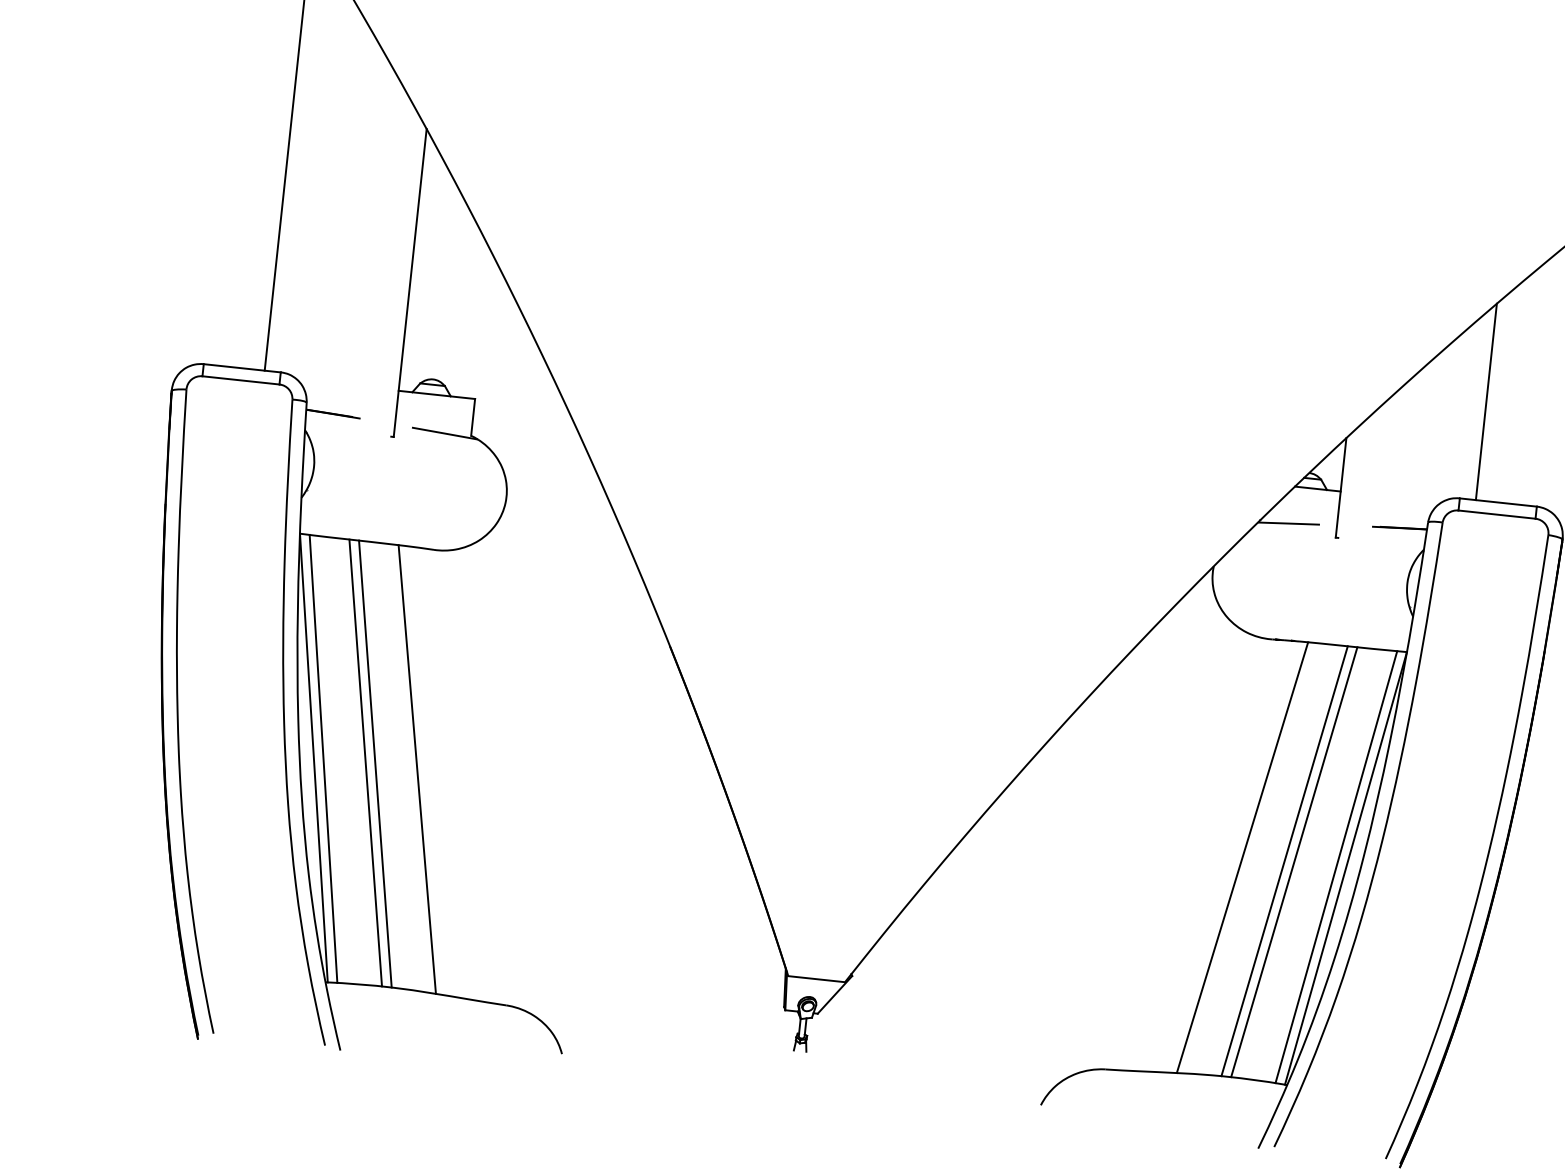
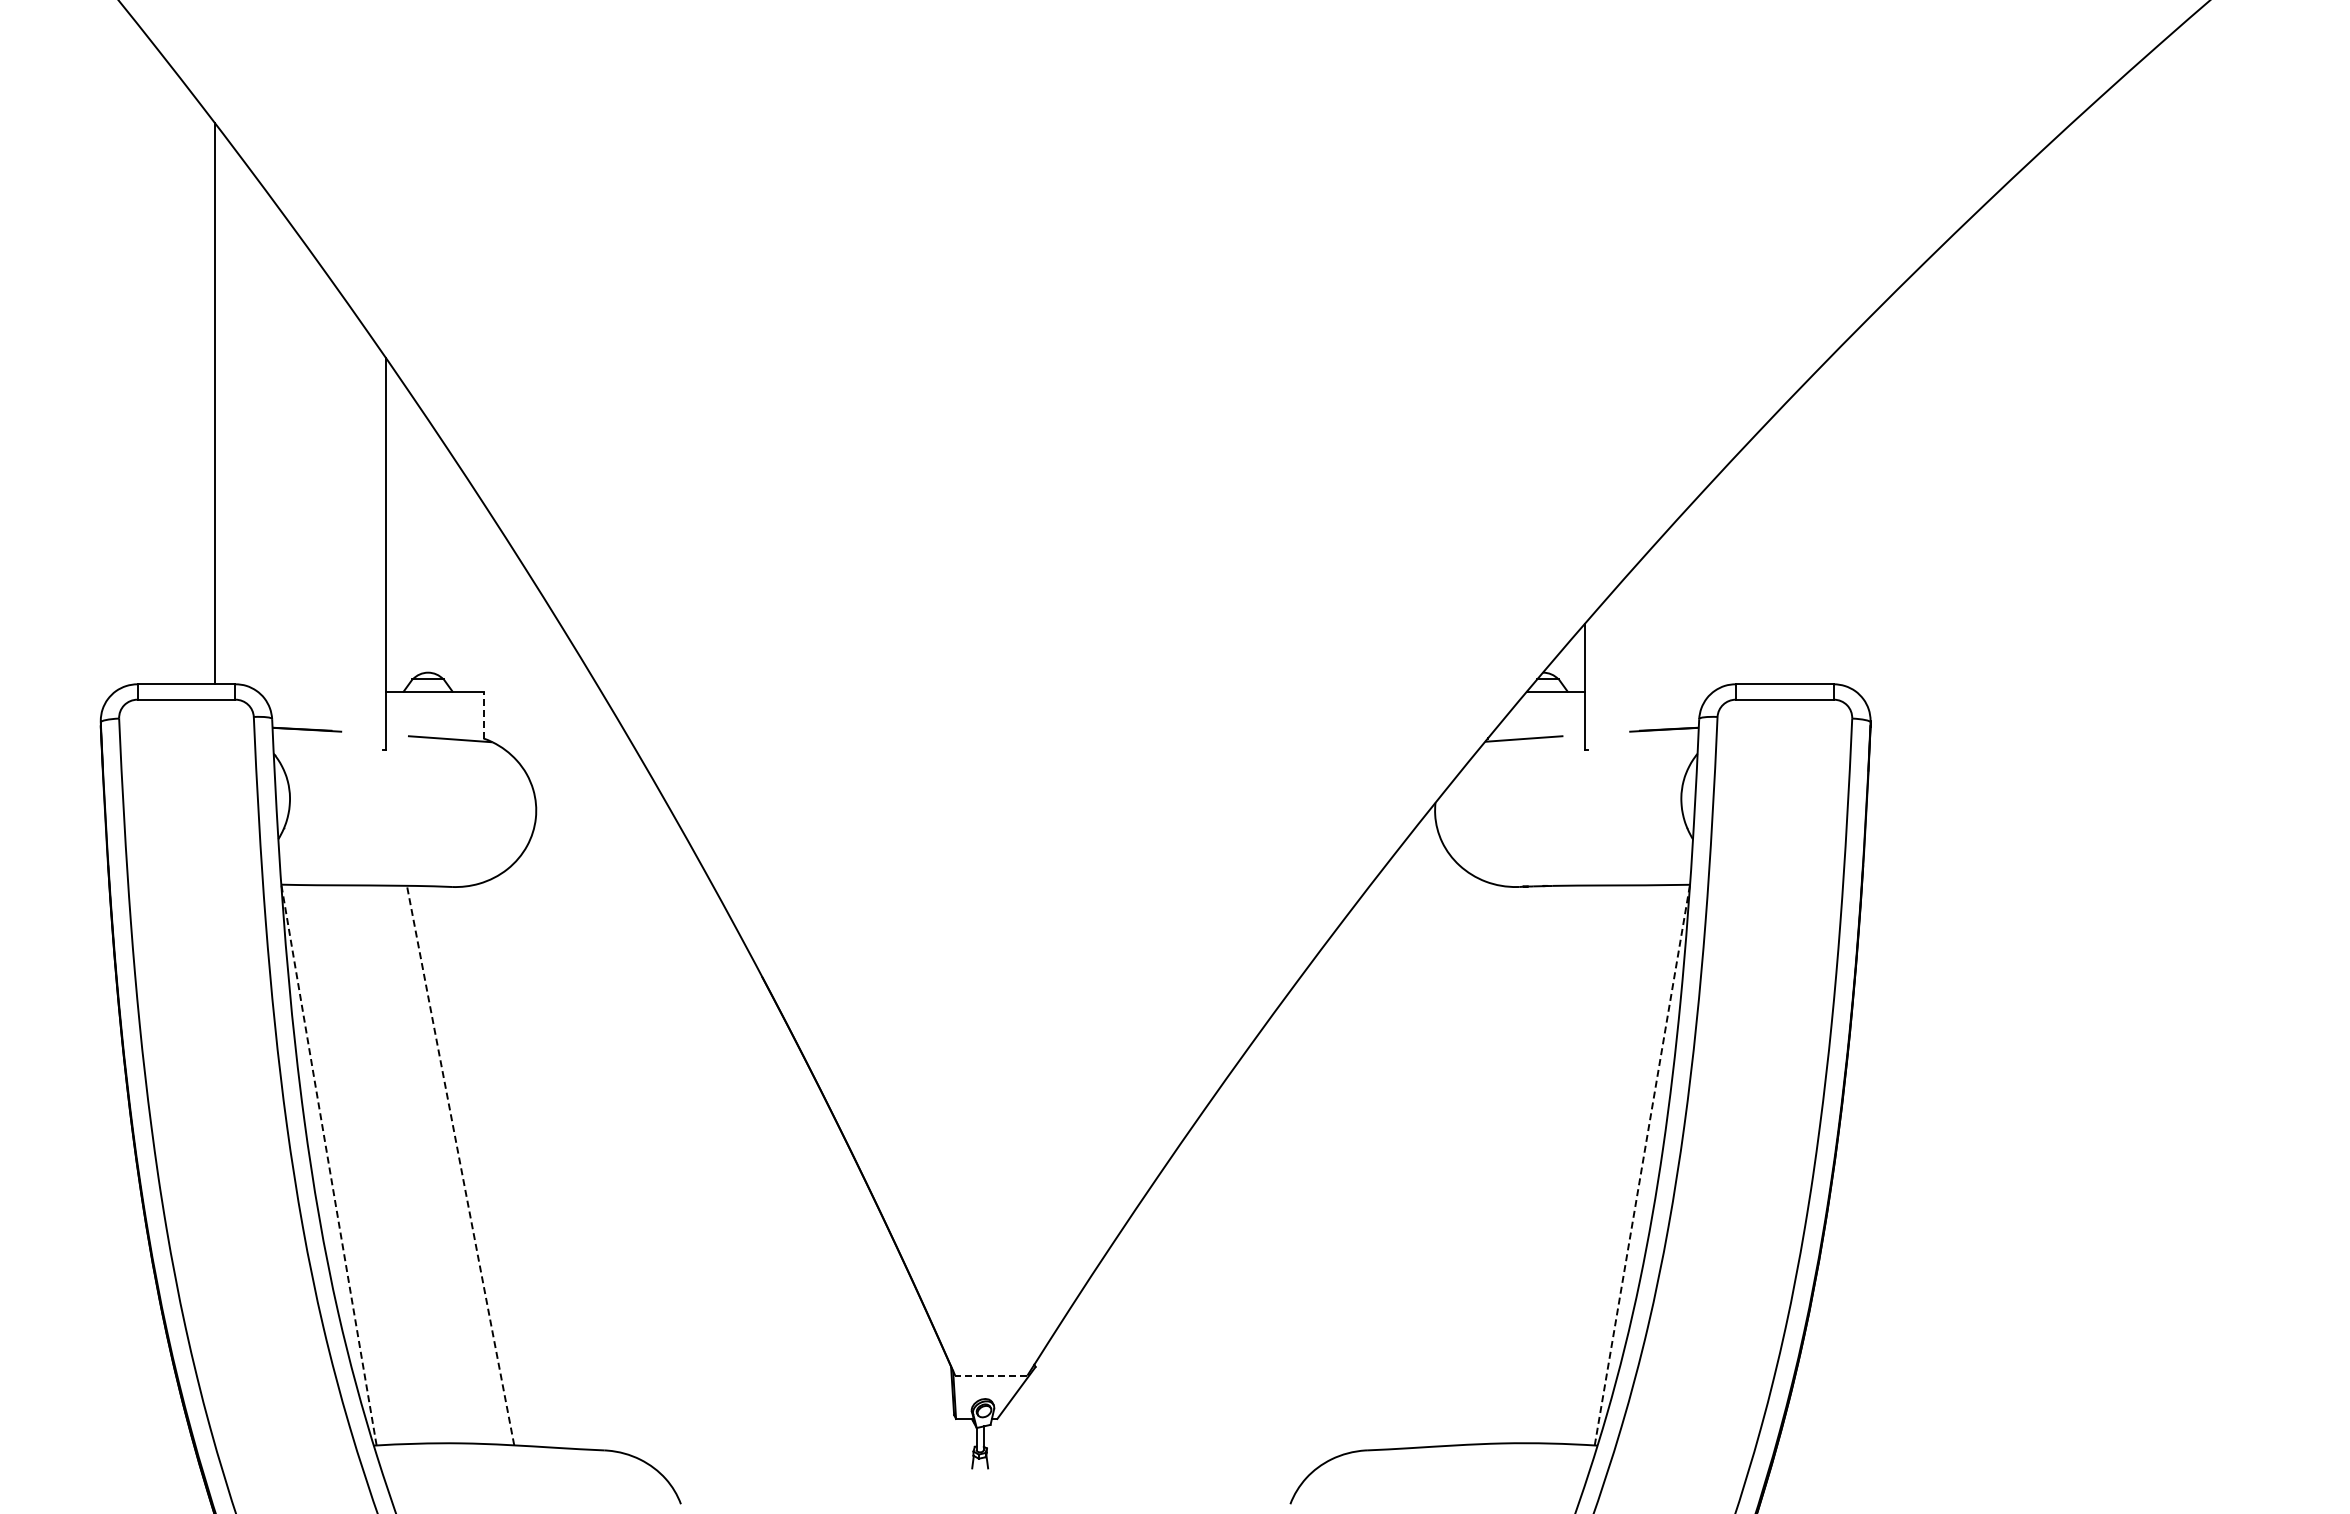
line: (1486, 402) -> (1756, 559), removed
line: (473, 416) -> (483, 714), solid -> dashed
line: (313, 757) -> (328, 1164), solid -> dashed
line: (322, 758) -> (340, 1164), removed
line: (365, 763) -> (394, 1164), removed
line: (374, 764) -> (406, 1164), removed
line: (417, 769) -> (460, 1165), solid -> dashed
line: (1242, 857) -> (1510, 1165), removed
line: (1284, 861) -> (1563, 1164), removed
line: (1294, 862) -> (1576, 1164), removed
line: (1335, 866) -> (1629, 1164), removed
line: (1346, 867) -> (1642, 1164), solid -> dashed
line: (816, 978) -> (990, 1375), solid -> dashed

